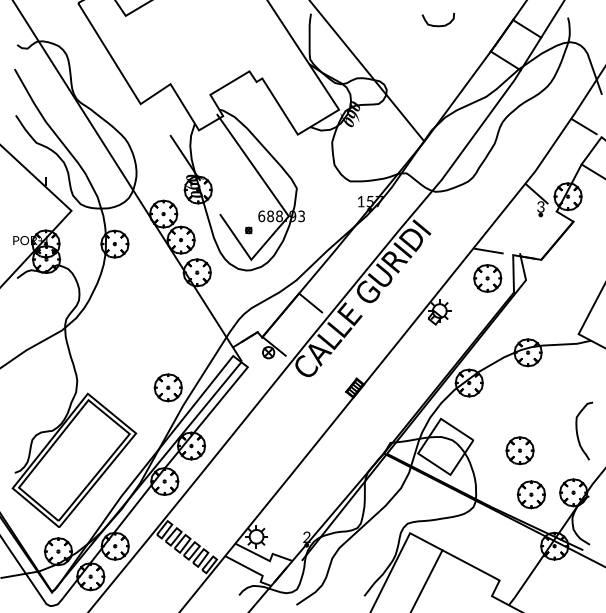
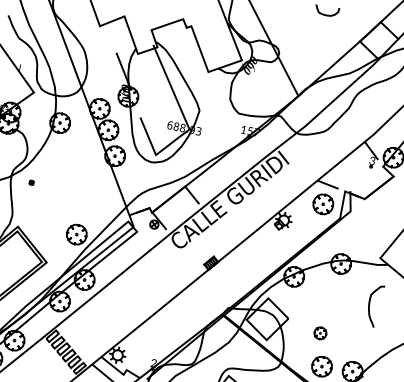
part: (248, 230) -> (31, 182), moved
curve: (577, 430) -> (369, 304), moved
part: (519, 450) -> (320, 333), size x0.6

